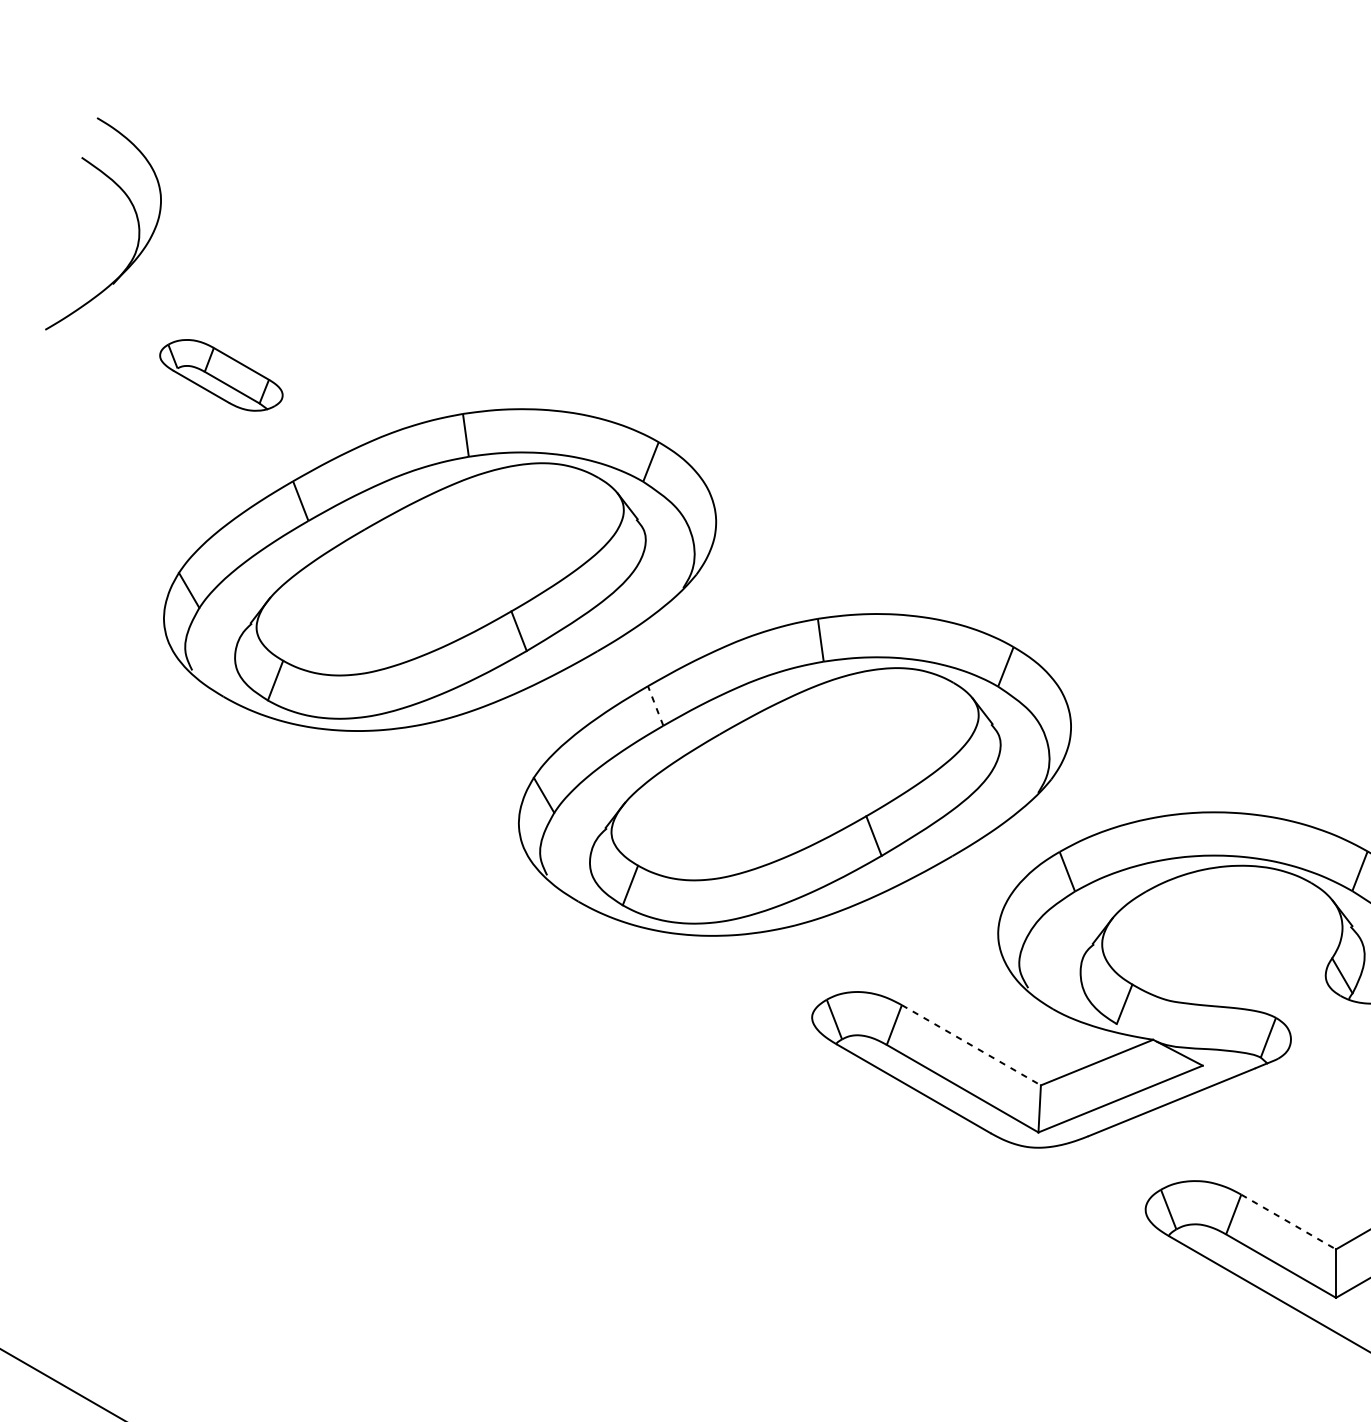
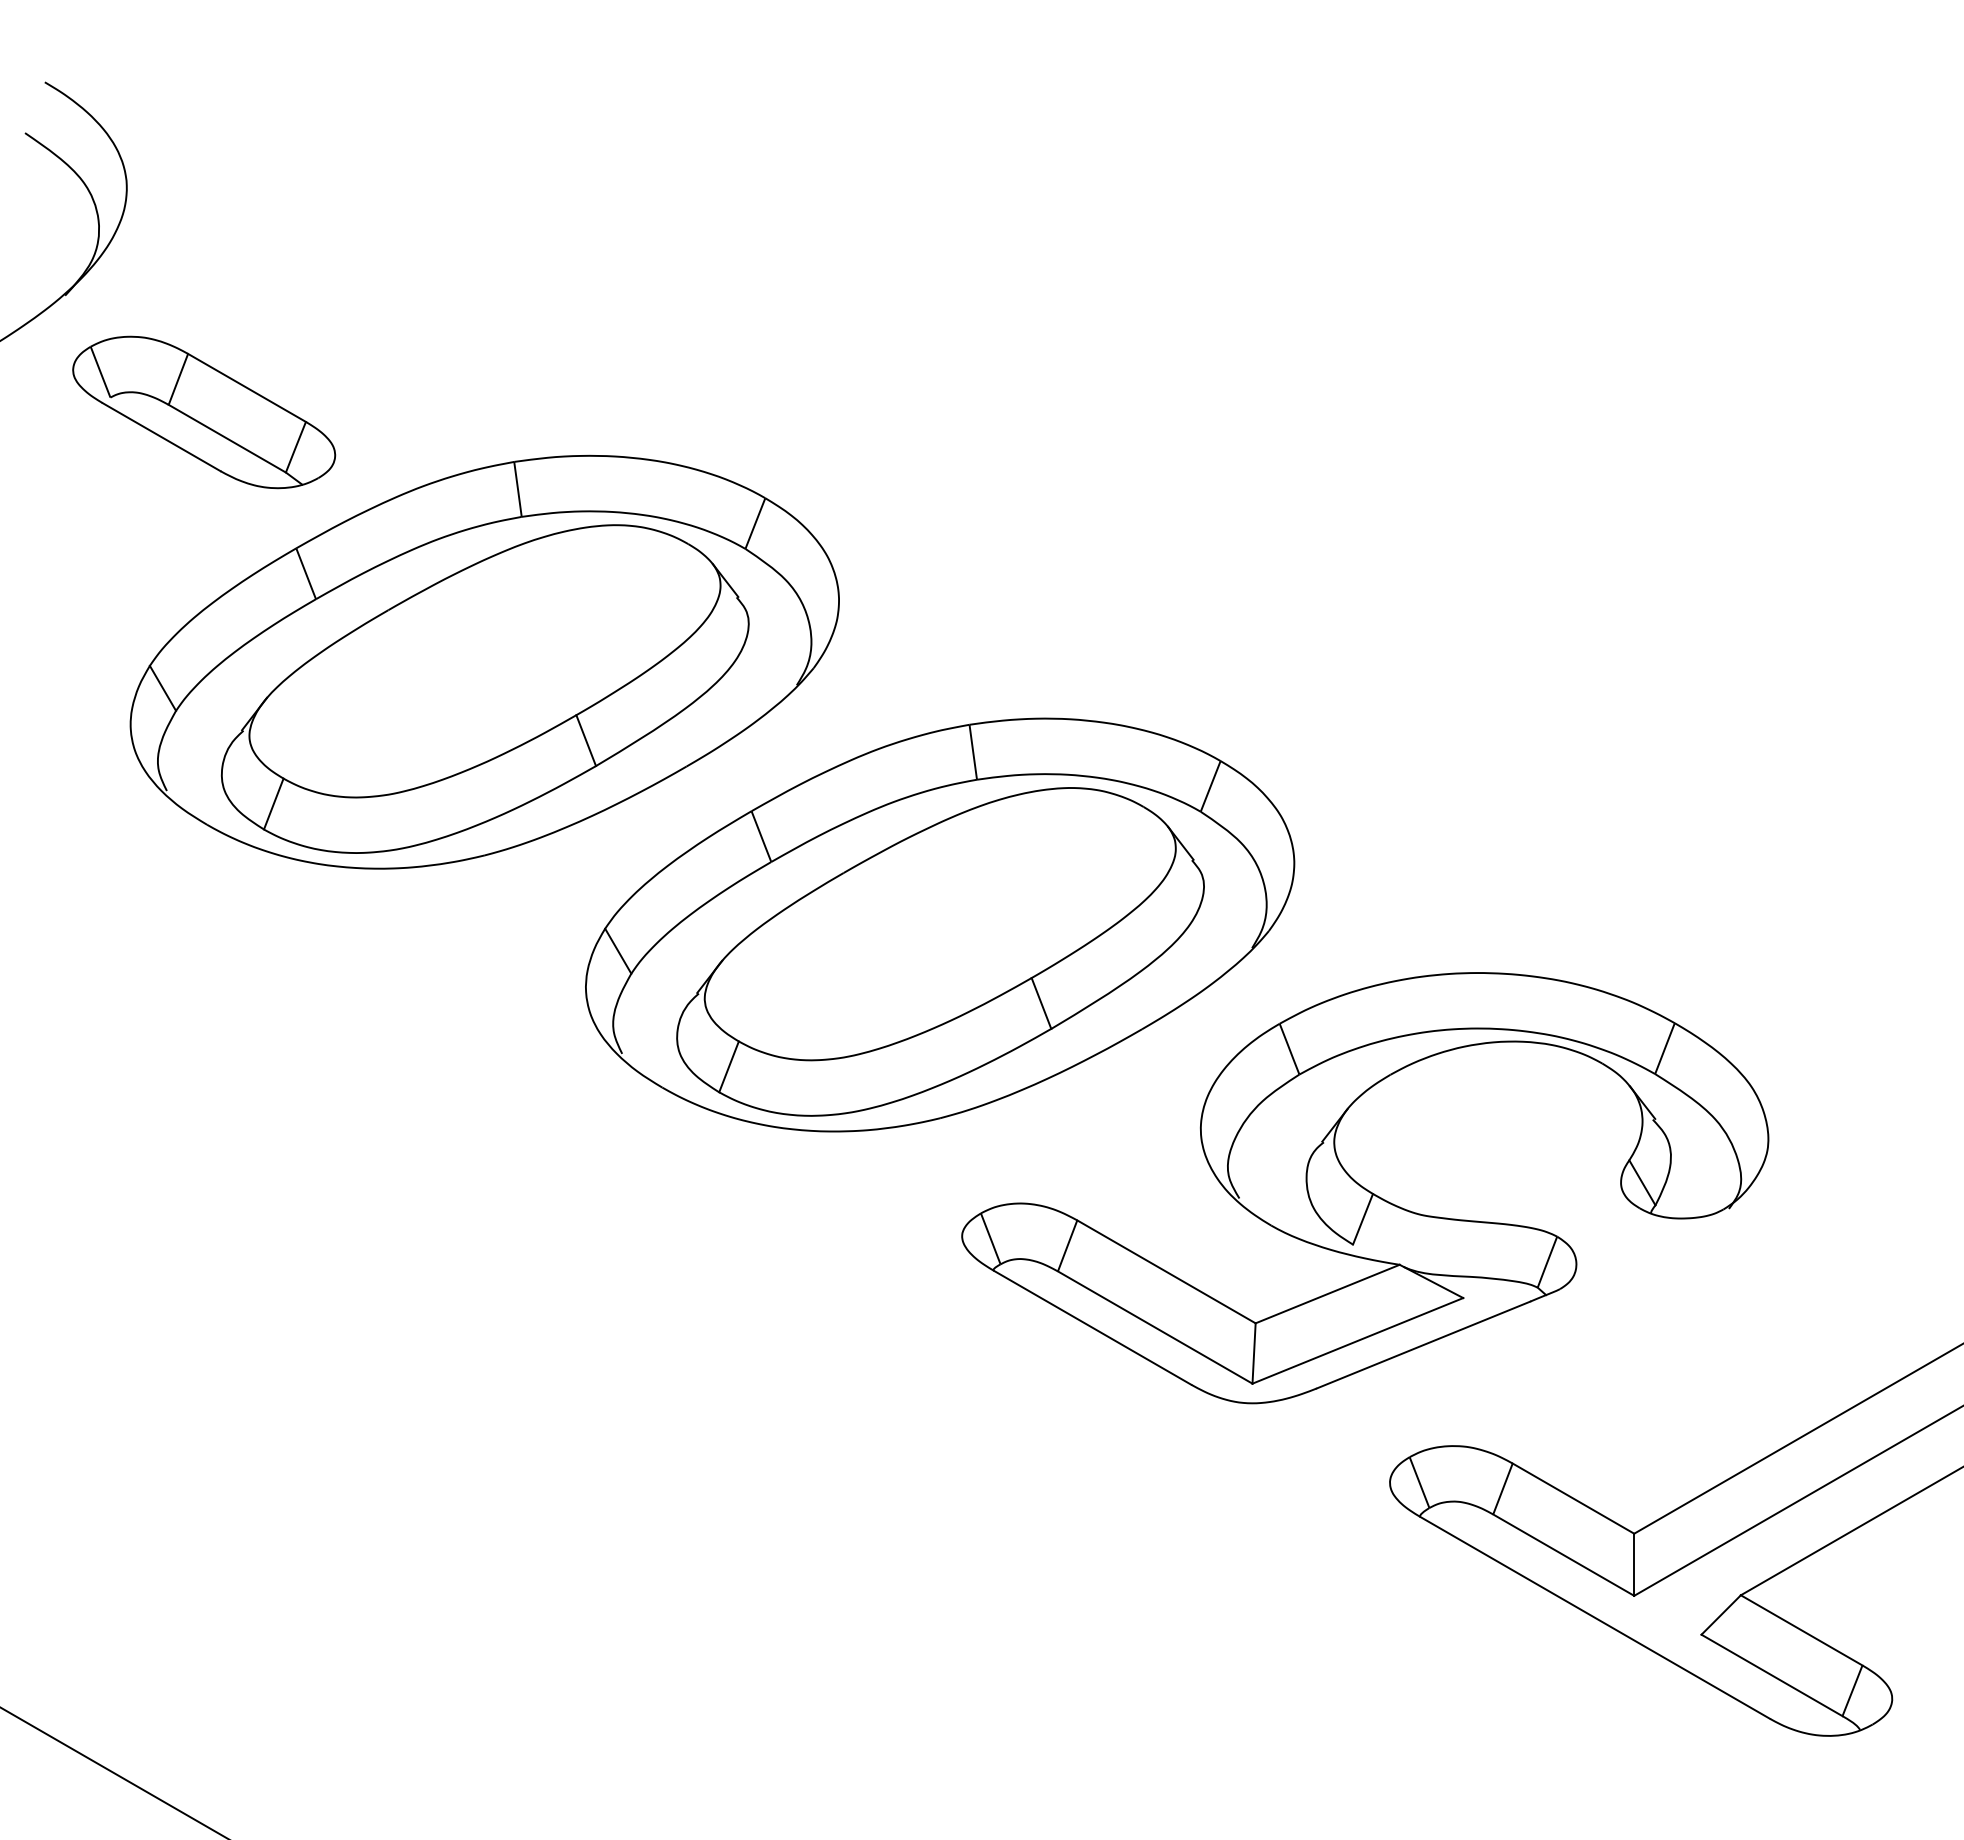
part: (221, 375) -> (204, 412), size x1.67
line: (655, 705) -> (761, 836), dashed -> solid
line: (971, 1045) -> (1166, 1271), dashed -> solid
line: (1288, 1221) -> (1573, 1498), dashed -> solid

